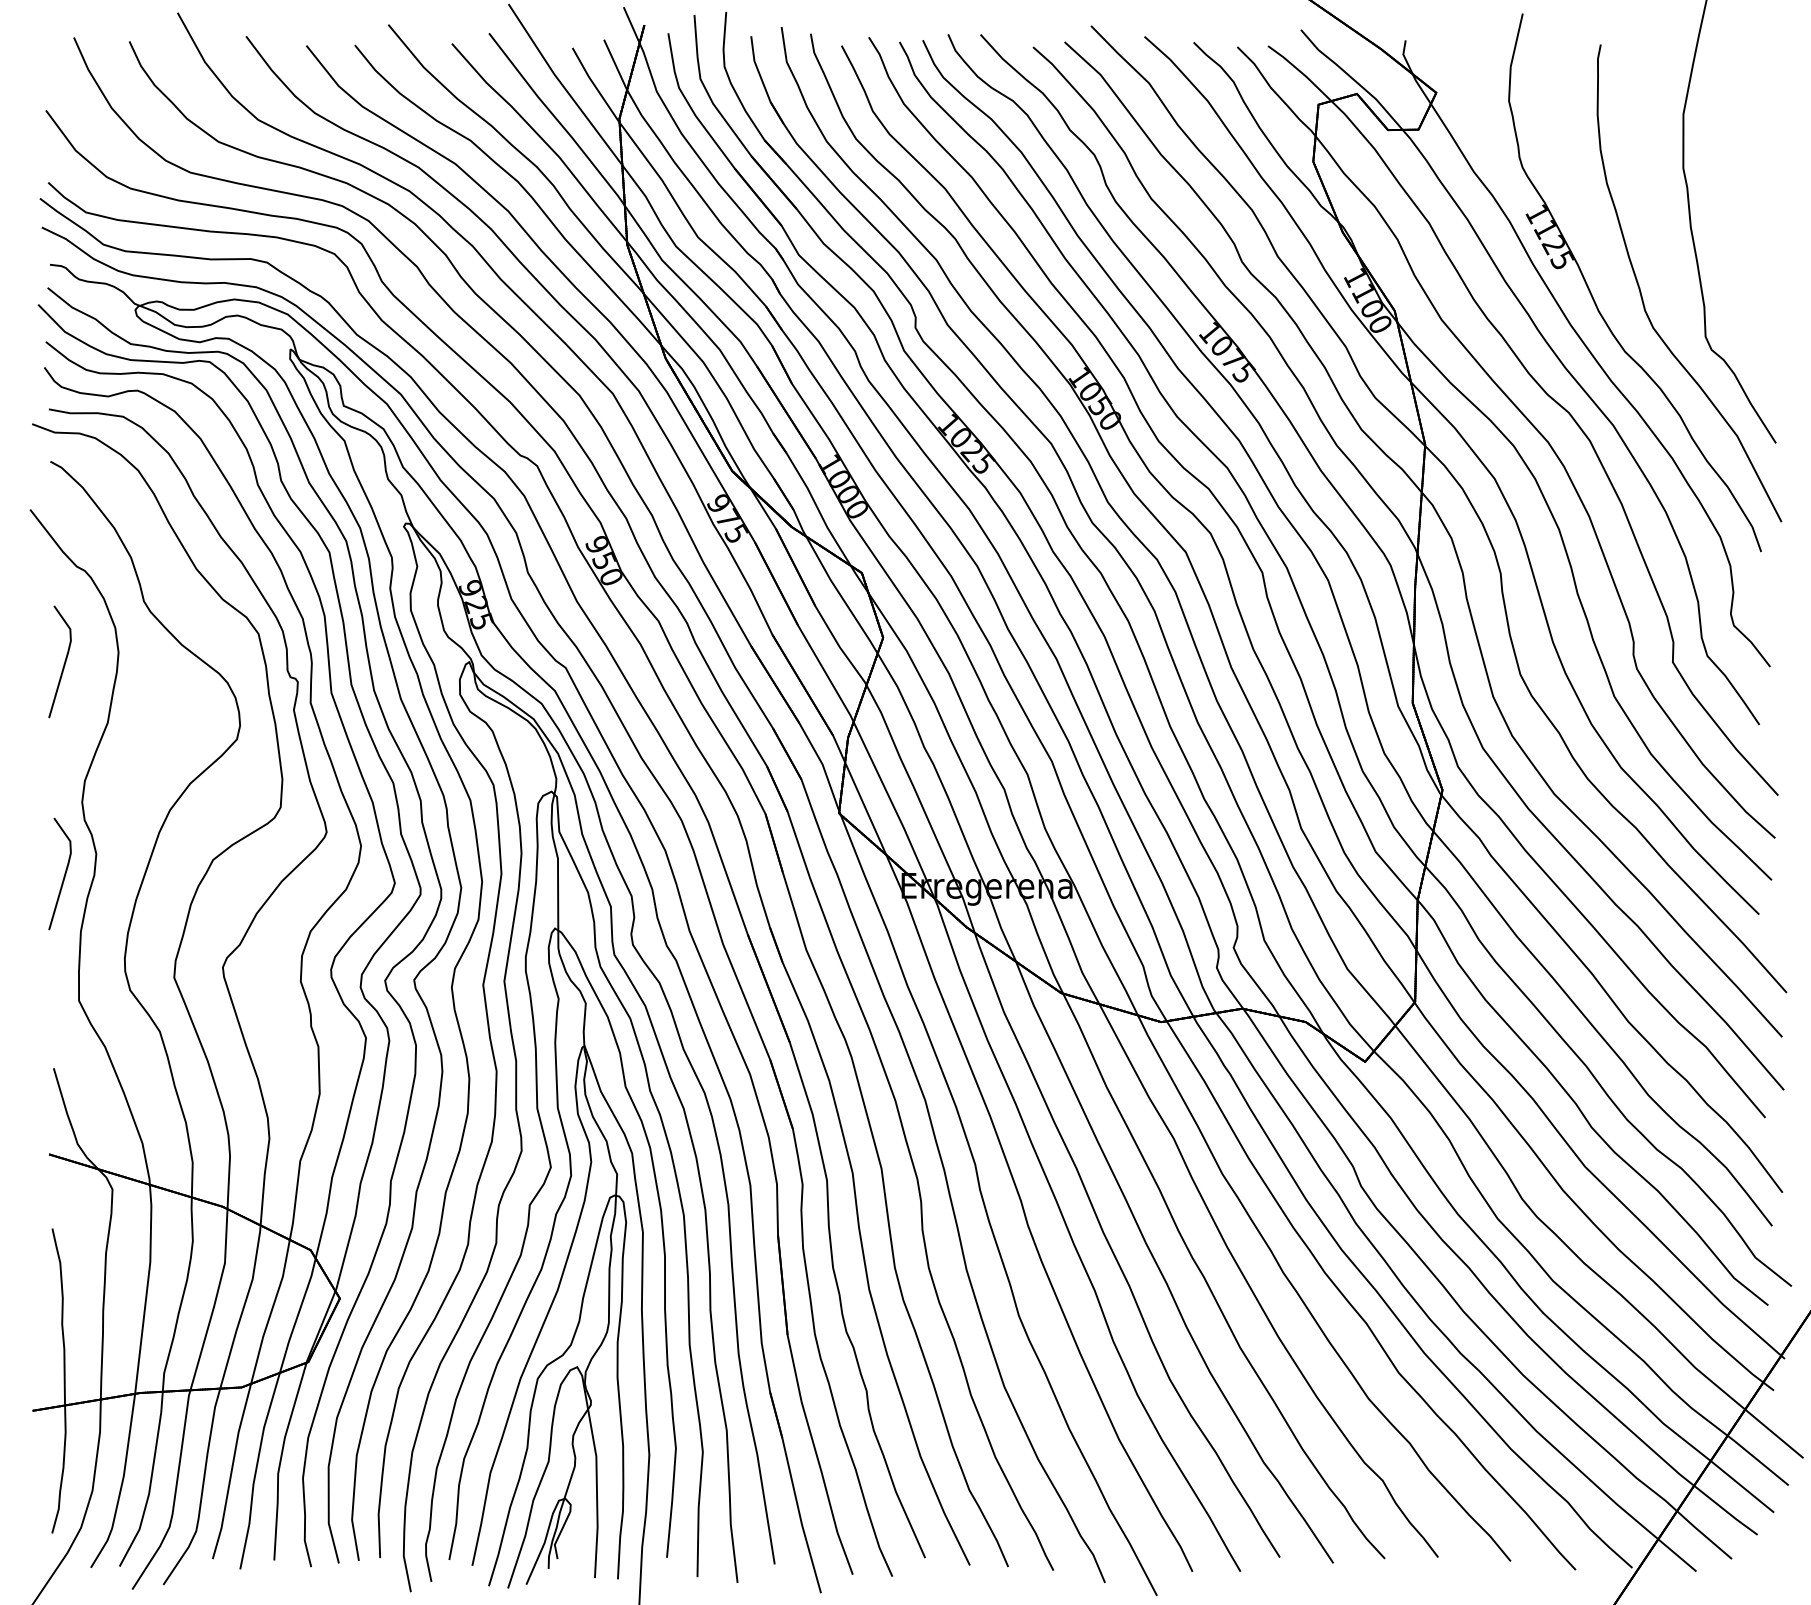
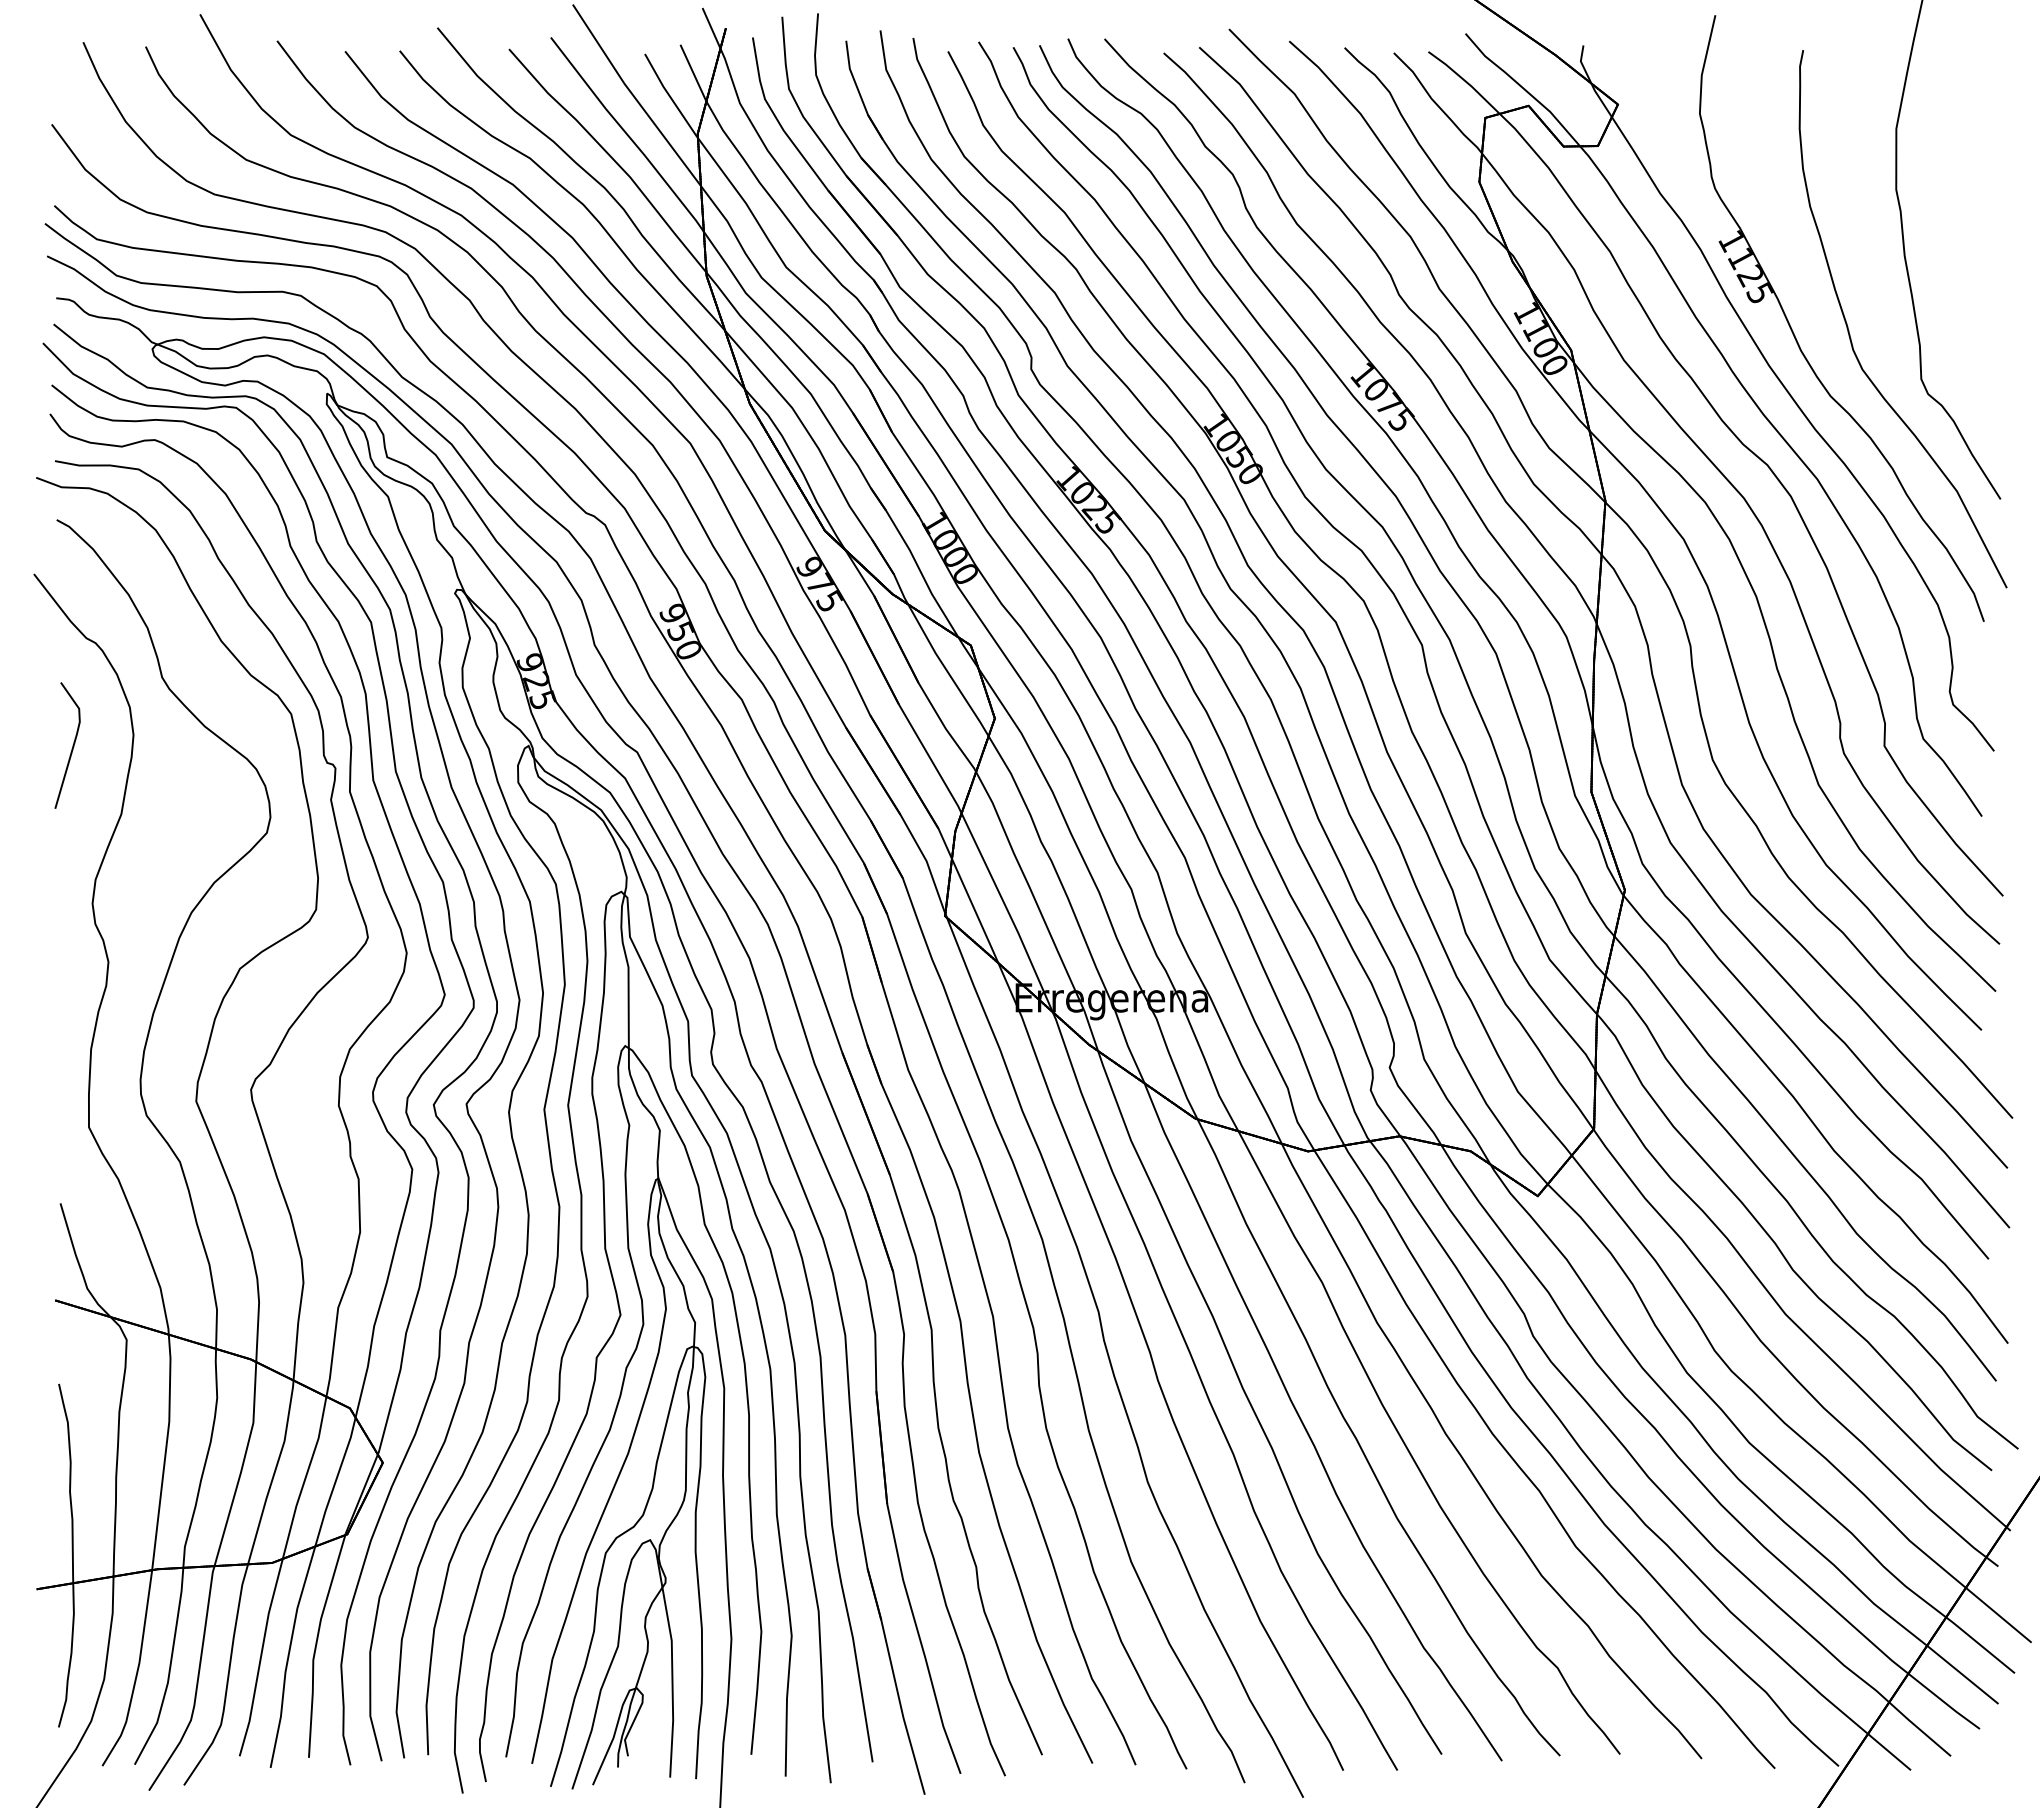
line: (64, 873) -> (72, 984), removed

